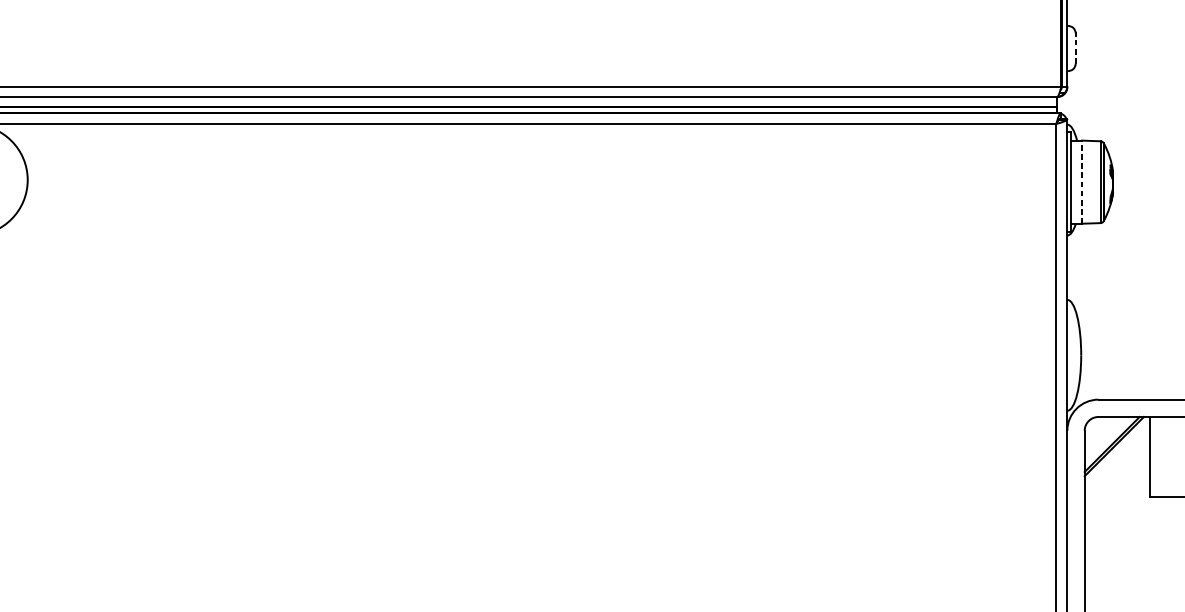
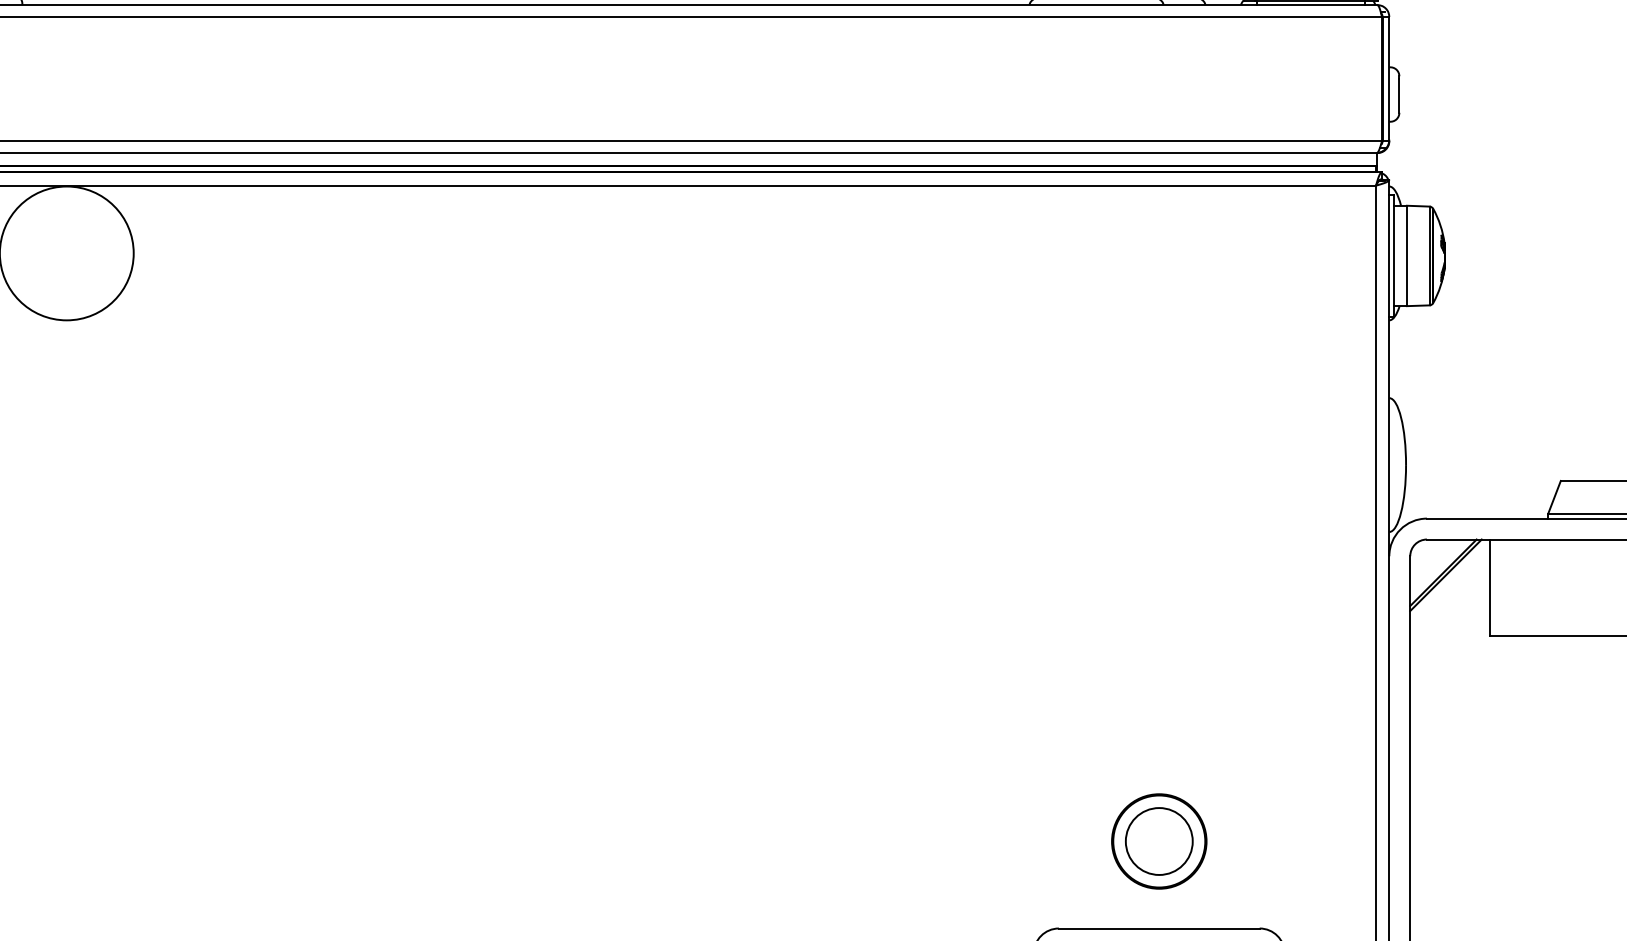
line: (1075, 49) -> (1399, 95), dashed -> solid
line: (1081, 181) -> (1406, 255), dashed -> solid

